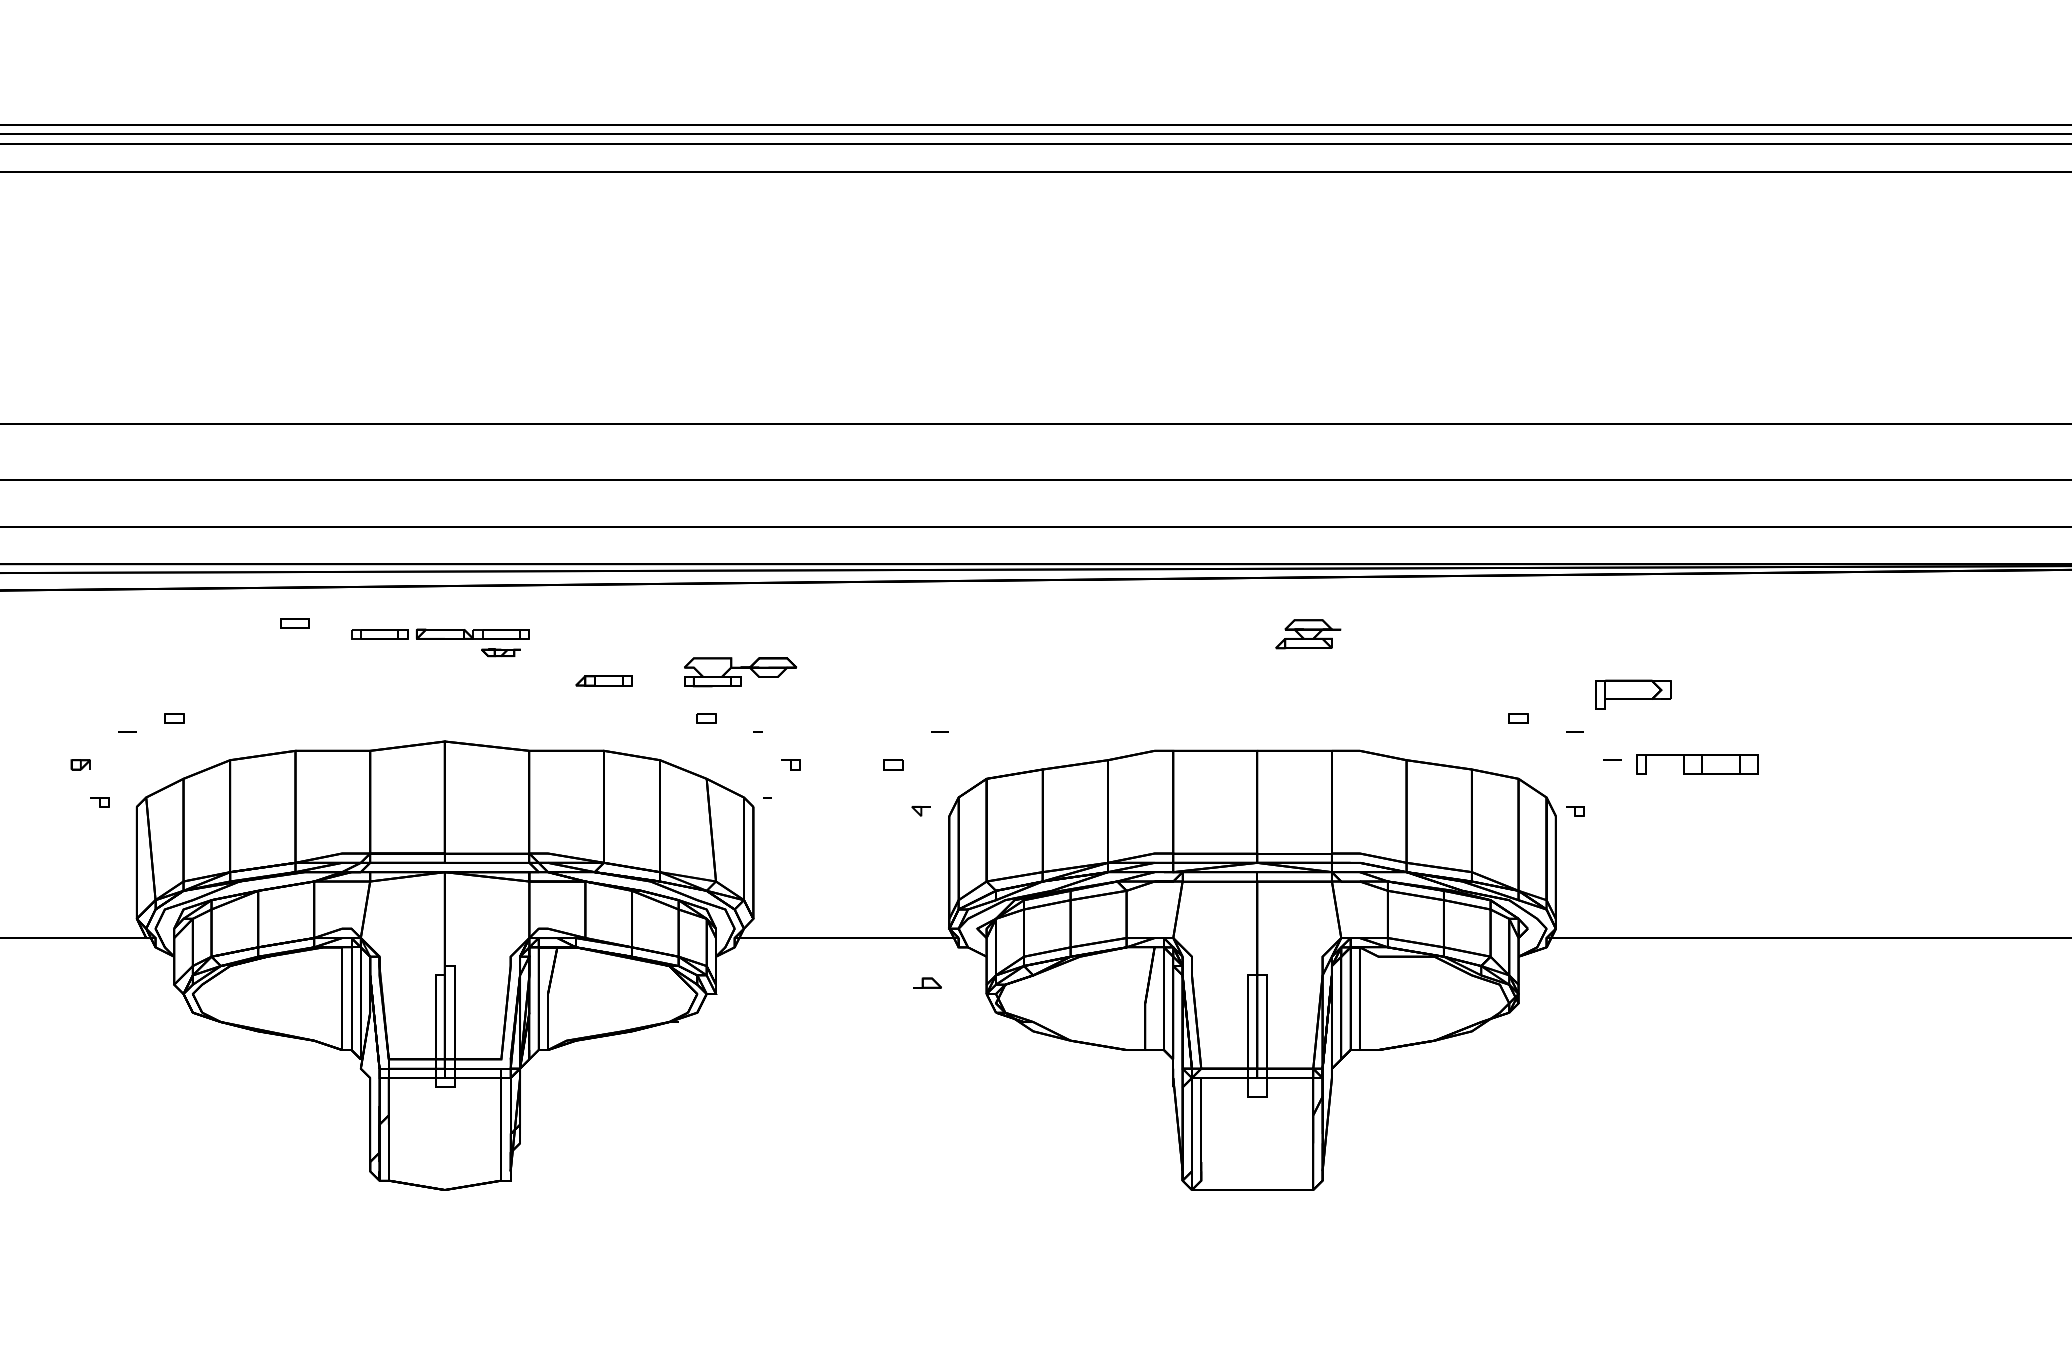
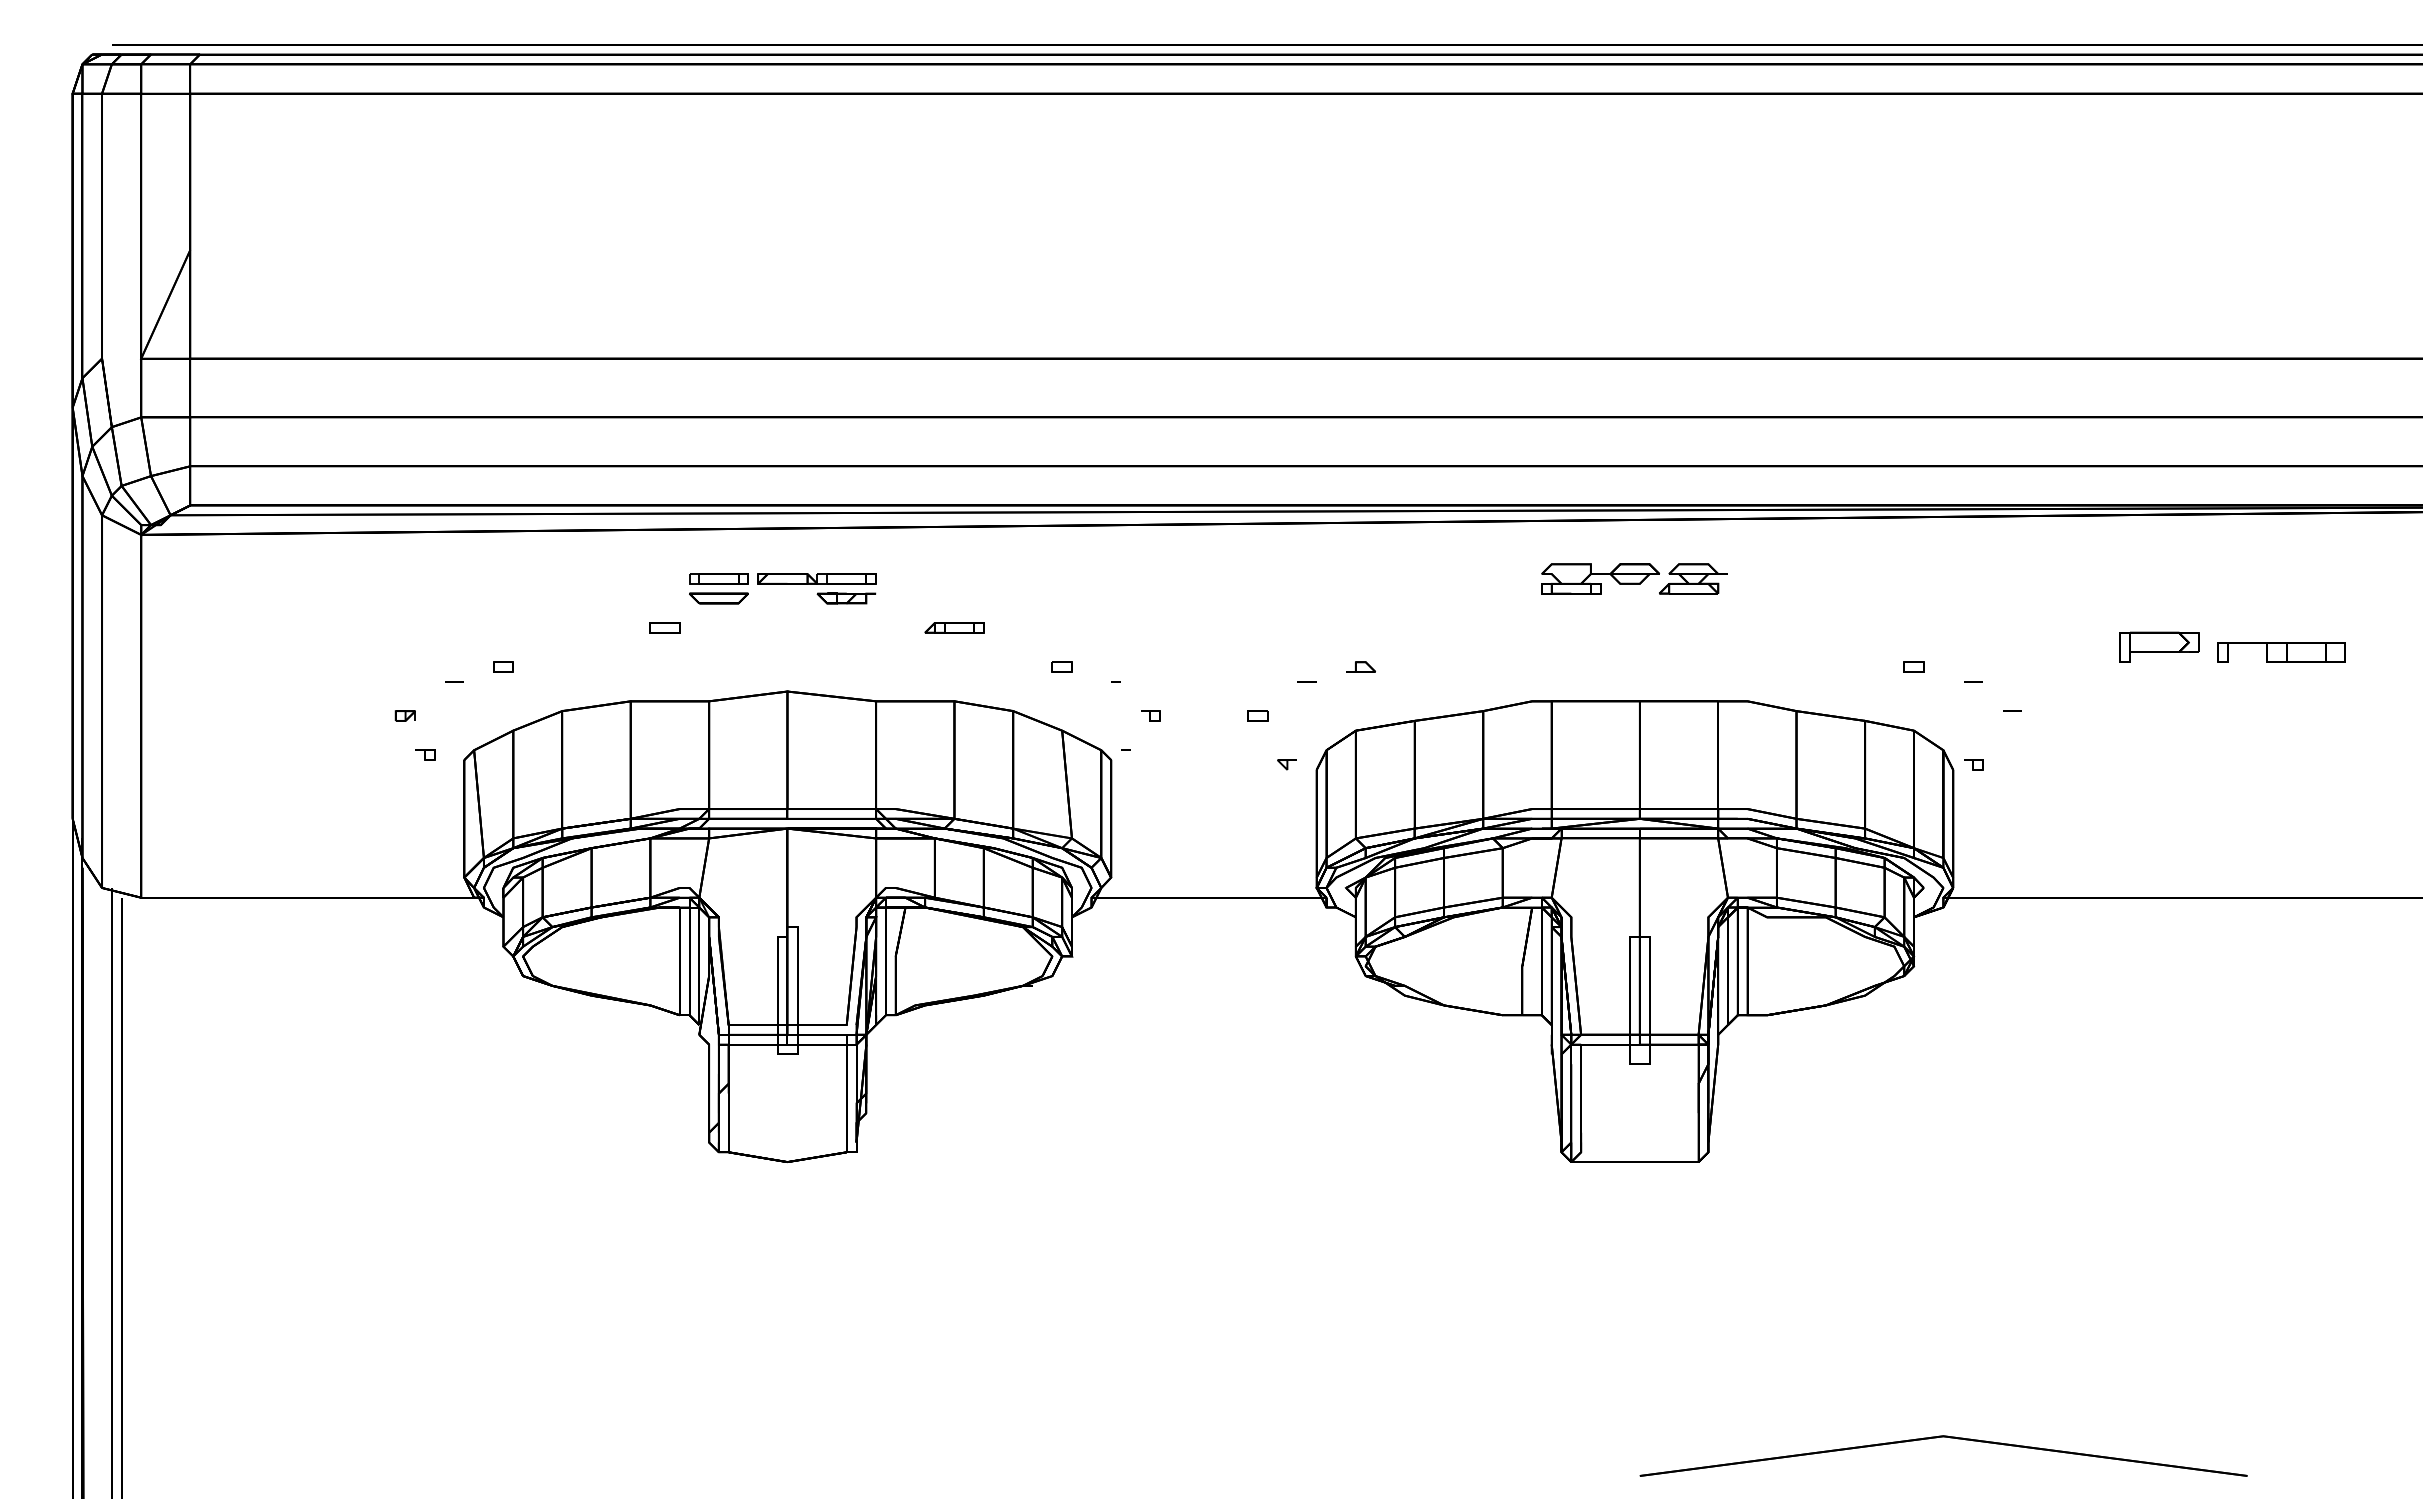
part: (294, 623) -> (664, 627), moved
part: (379, 652) -> (718, 598), added
part: (501, 652) -> (846, 598), size x1.43
part: (740, 671) -> (1600, 578), moved
part: (1633, 693) -> (2159, 646), moved
part: (1697, 764) -> (2281, 652), moved
part: (927, 982) -> (1360, 666), moved

